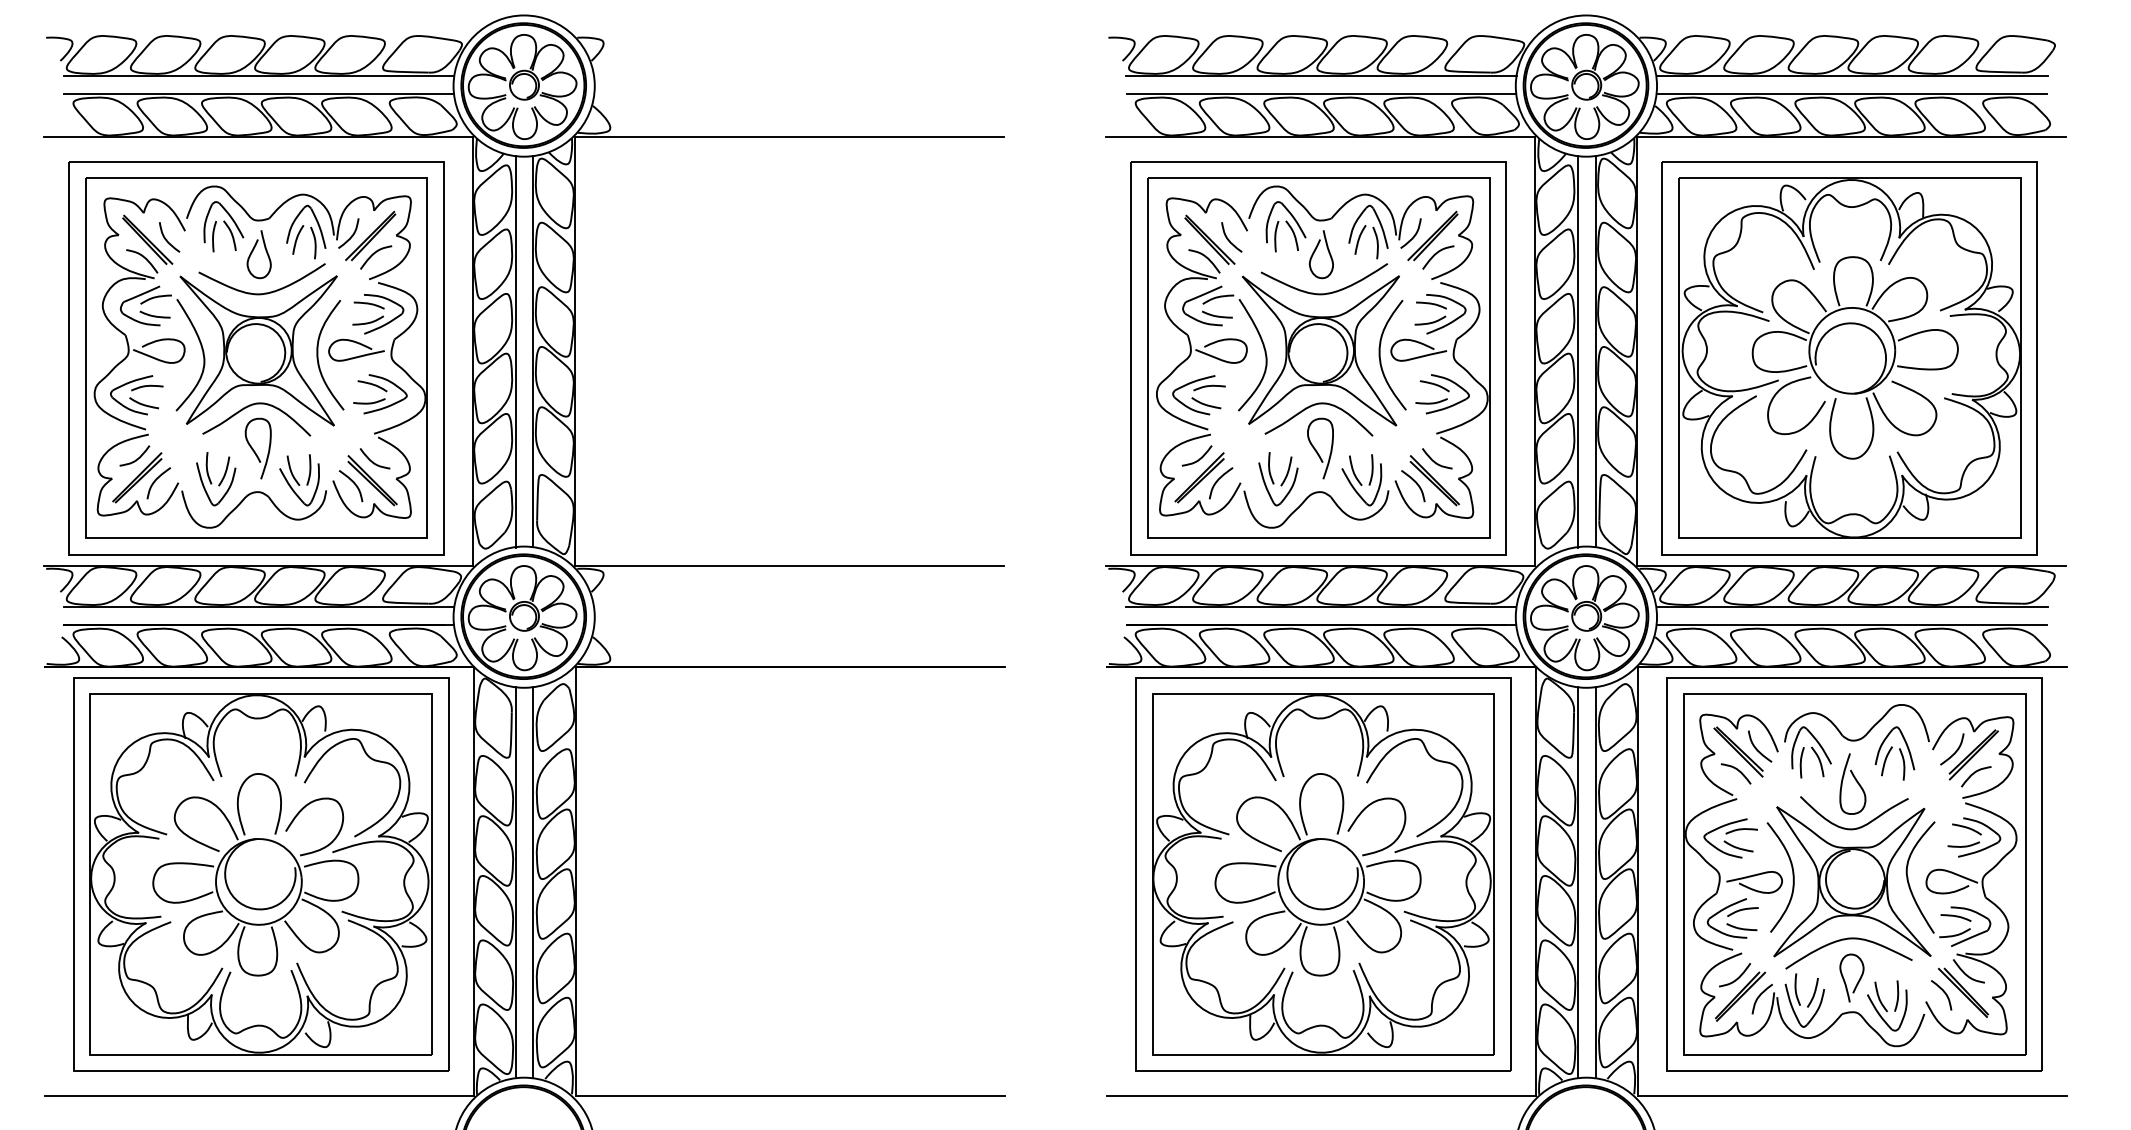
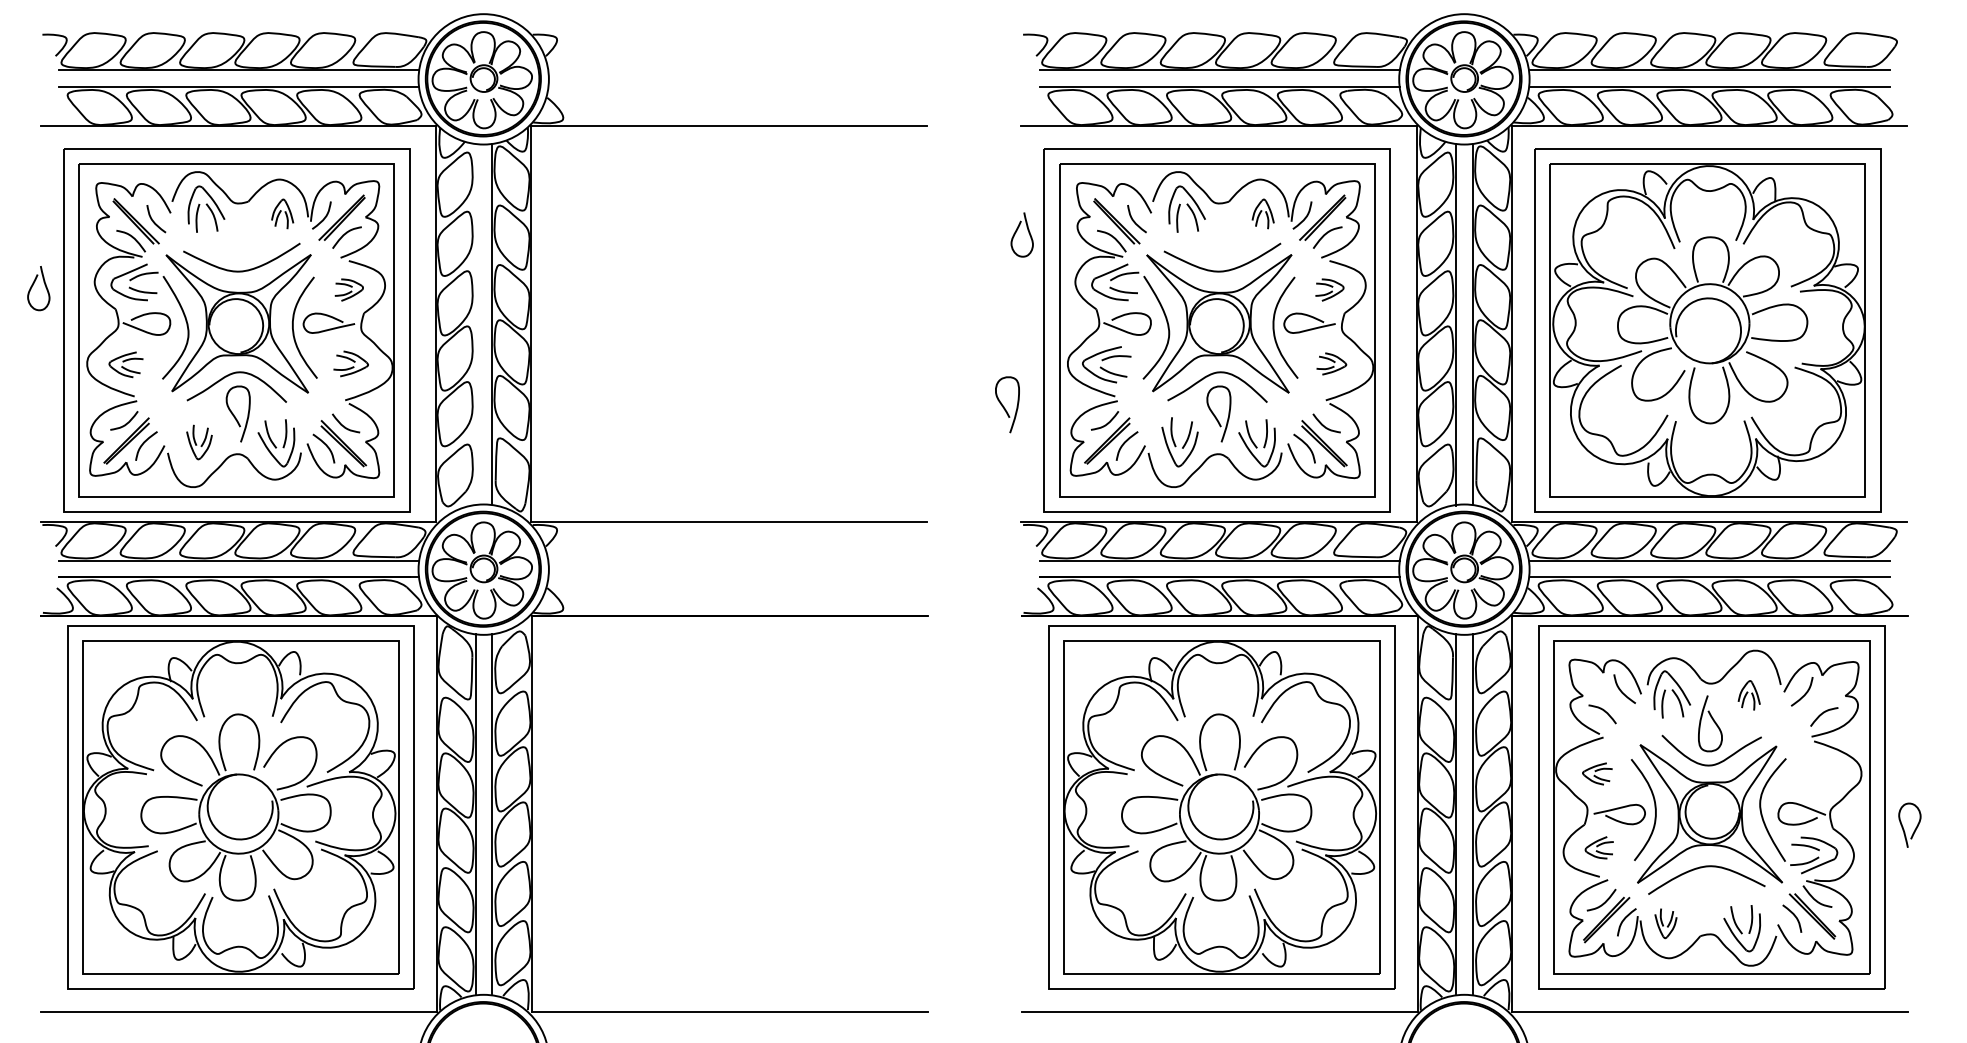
part: (306, 231) -> (282, 213), size x0.6
part: (1368, 231) -> (1263, 213), size x0.6
curve: (253, 251) -> (33, 285), moved
curve: (1315, 251) -> (1016, 232), moved
part: (378, 314) -> (349, 290), size x0.6
part: (1440, 314) -> (1329, 290), size x0.6
line: (515, 351) -> (475, 324), removed
part: (380, 394) -> (351, 364), size x0.7
part: (1442, 394) -> (1331, 364), size x0.6
part: (136, 395) -> (125, 365), size x0.7
curve: (1087, 439) -> (1003, 405), added
part: (216, 479) -> (199, 442), size x0.7
part: (1738, 751) -> (1604, 693), removed
part: (1894, 753) -> (1748, 695), size x0.6
part: (1973, 754) -> (1821, 696), removed
part: (1974, 837) -> (1822, 773), removed
part: (1730, 838) -> (1597, 773), size x0.6
part: (1732, 918) -> (1599, 847), size x0.6
curve: (1844, 978) -> (1903, 825), moved
part: (1804, 1000) -> (1665, 923), size x0.6

